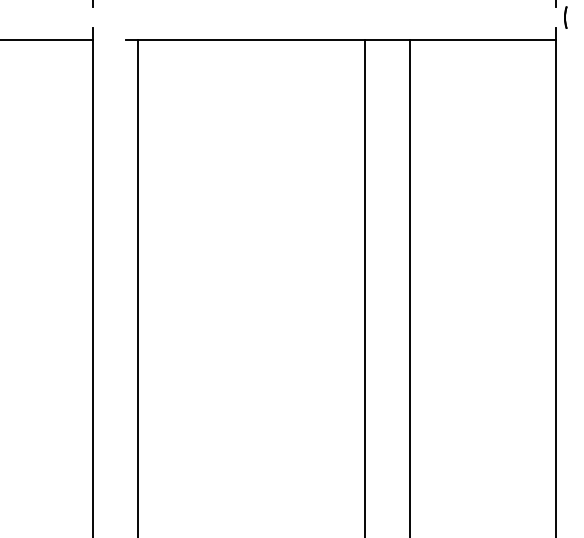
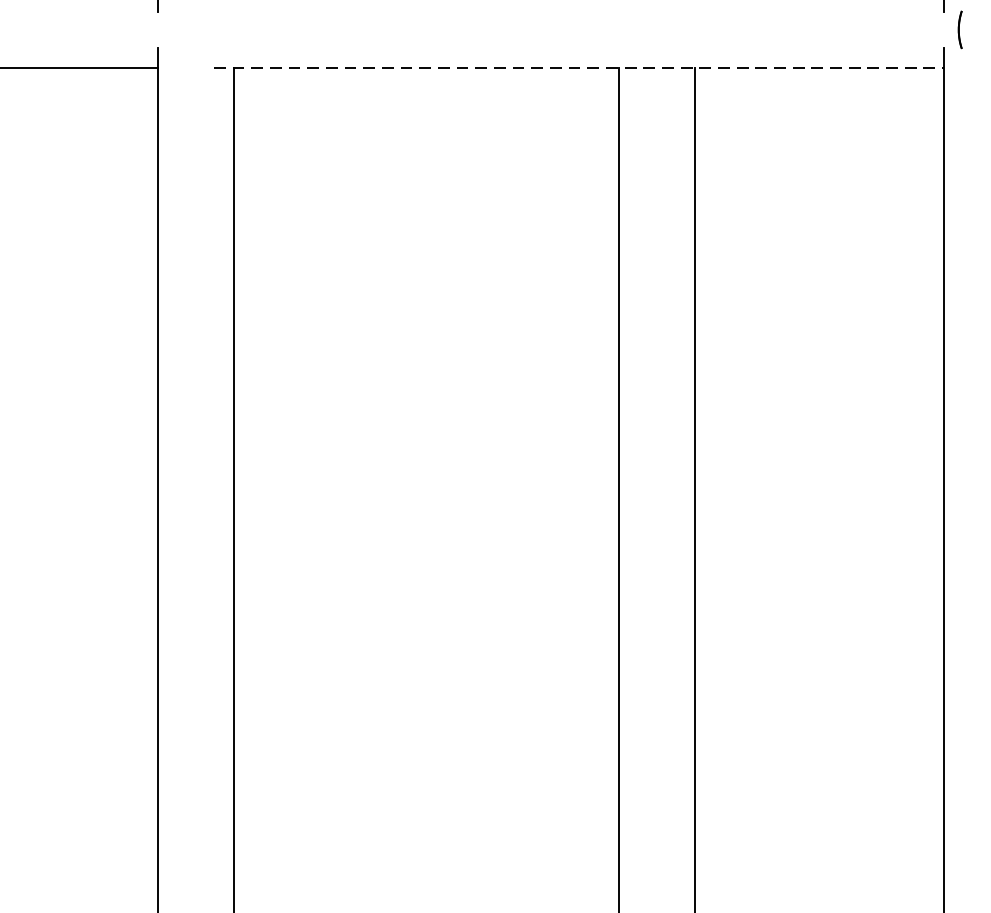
line: (341, 39) -> (579, 67), solid -> dashed

